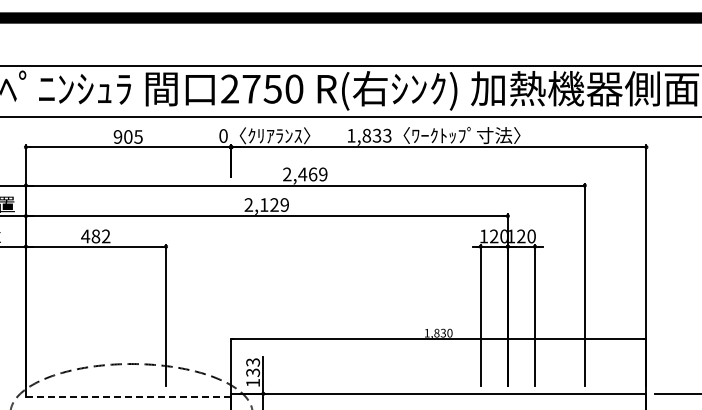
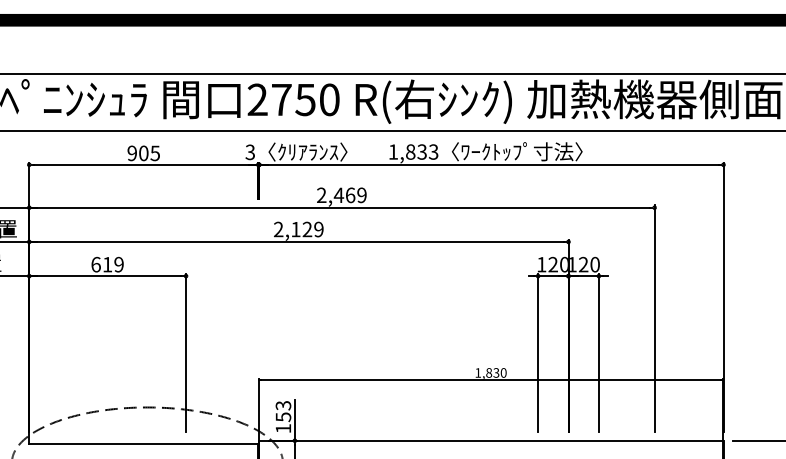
text: (223, 135) -> (250, 151), 0 -> 3
text: (95, 236) -> (107, 264), 482 -> 619
text: (252, 372) -> (282, 416), 133 -> 153
line: (128, 396) -> (144, 443), dashed -> solid

